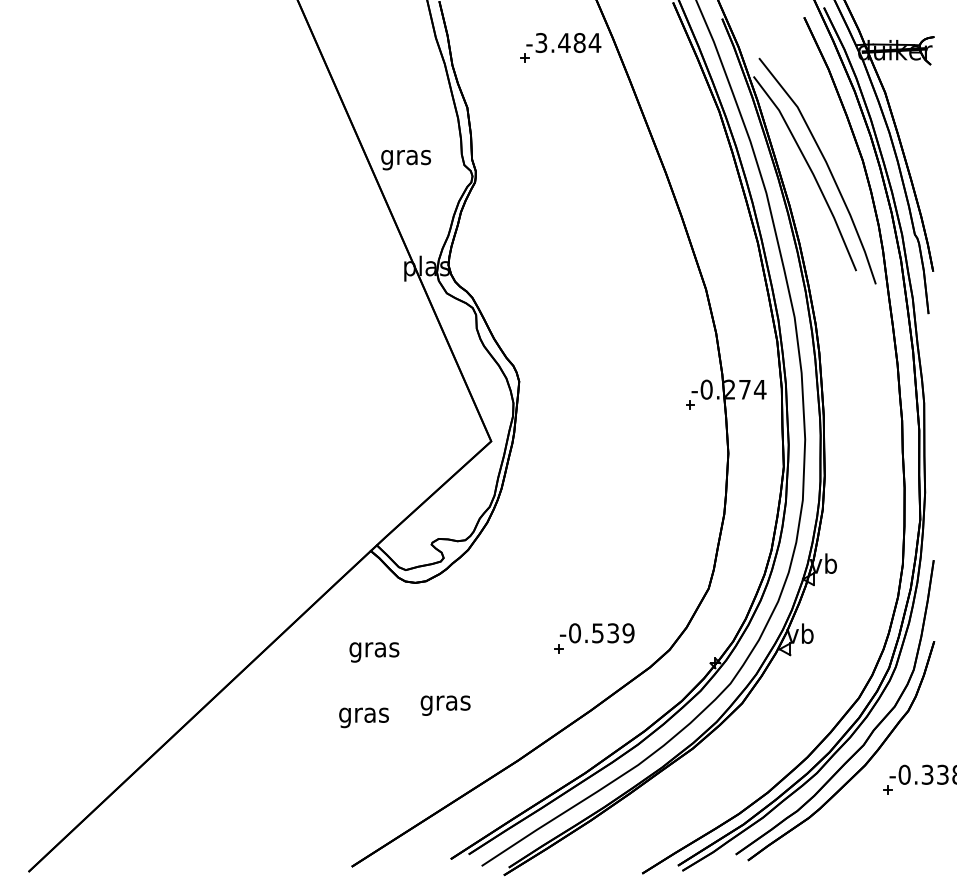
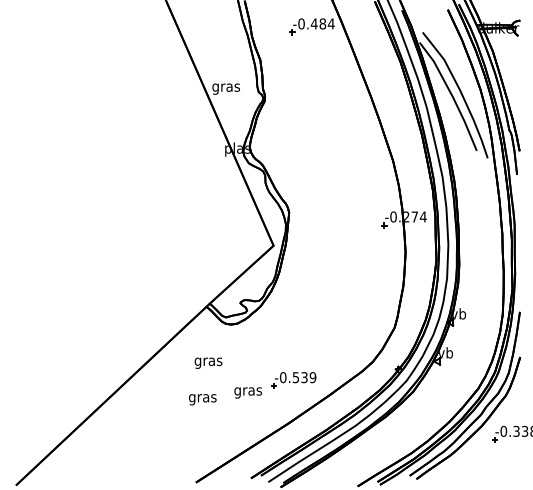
text: (541, 42) -> (301, 23), -3.484 -> -0.484
part: (593, 638) -> (293, 380), moved

